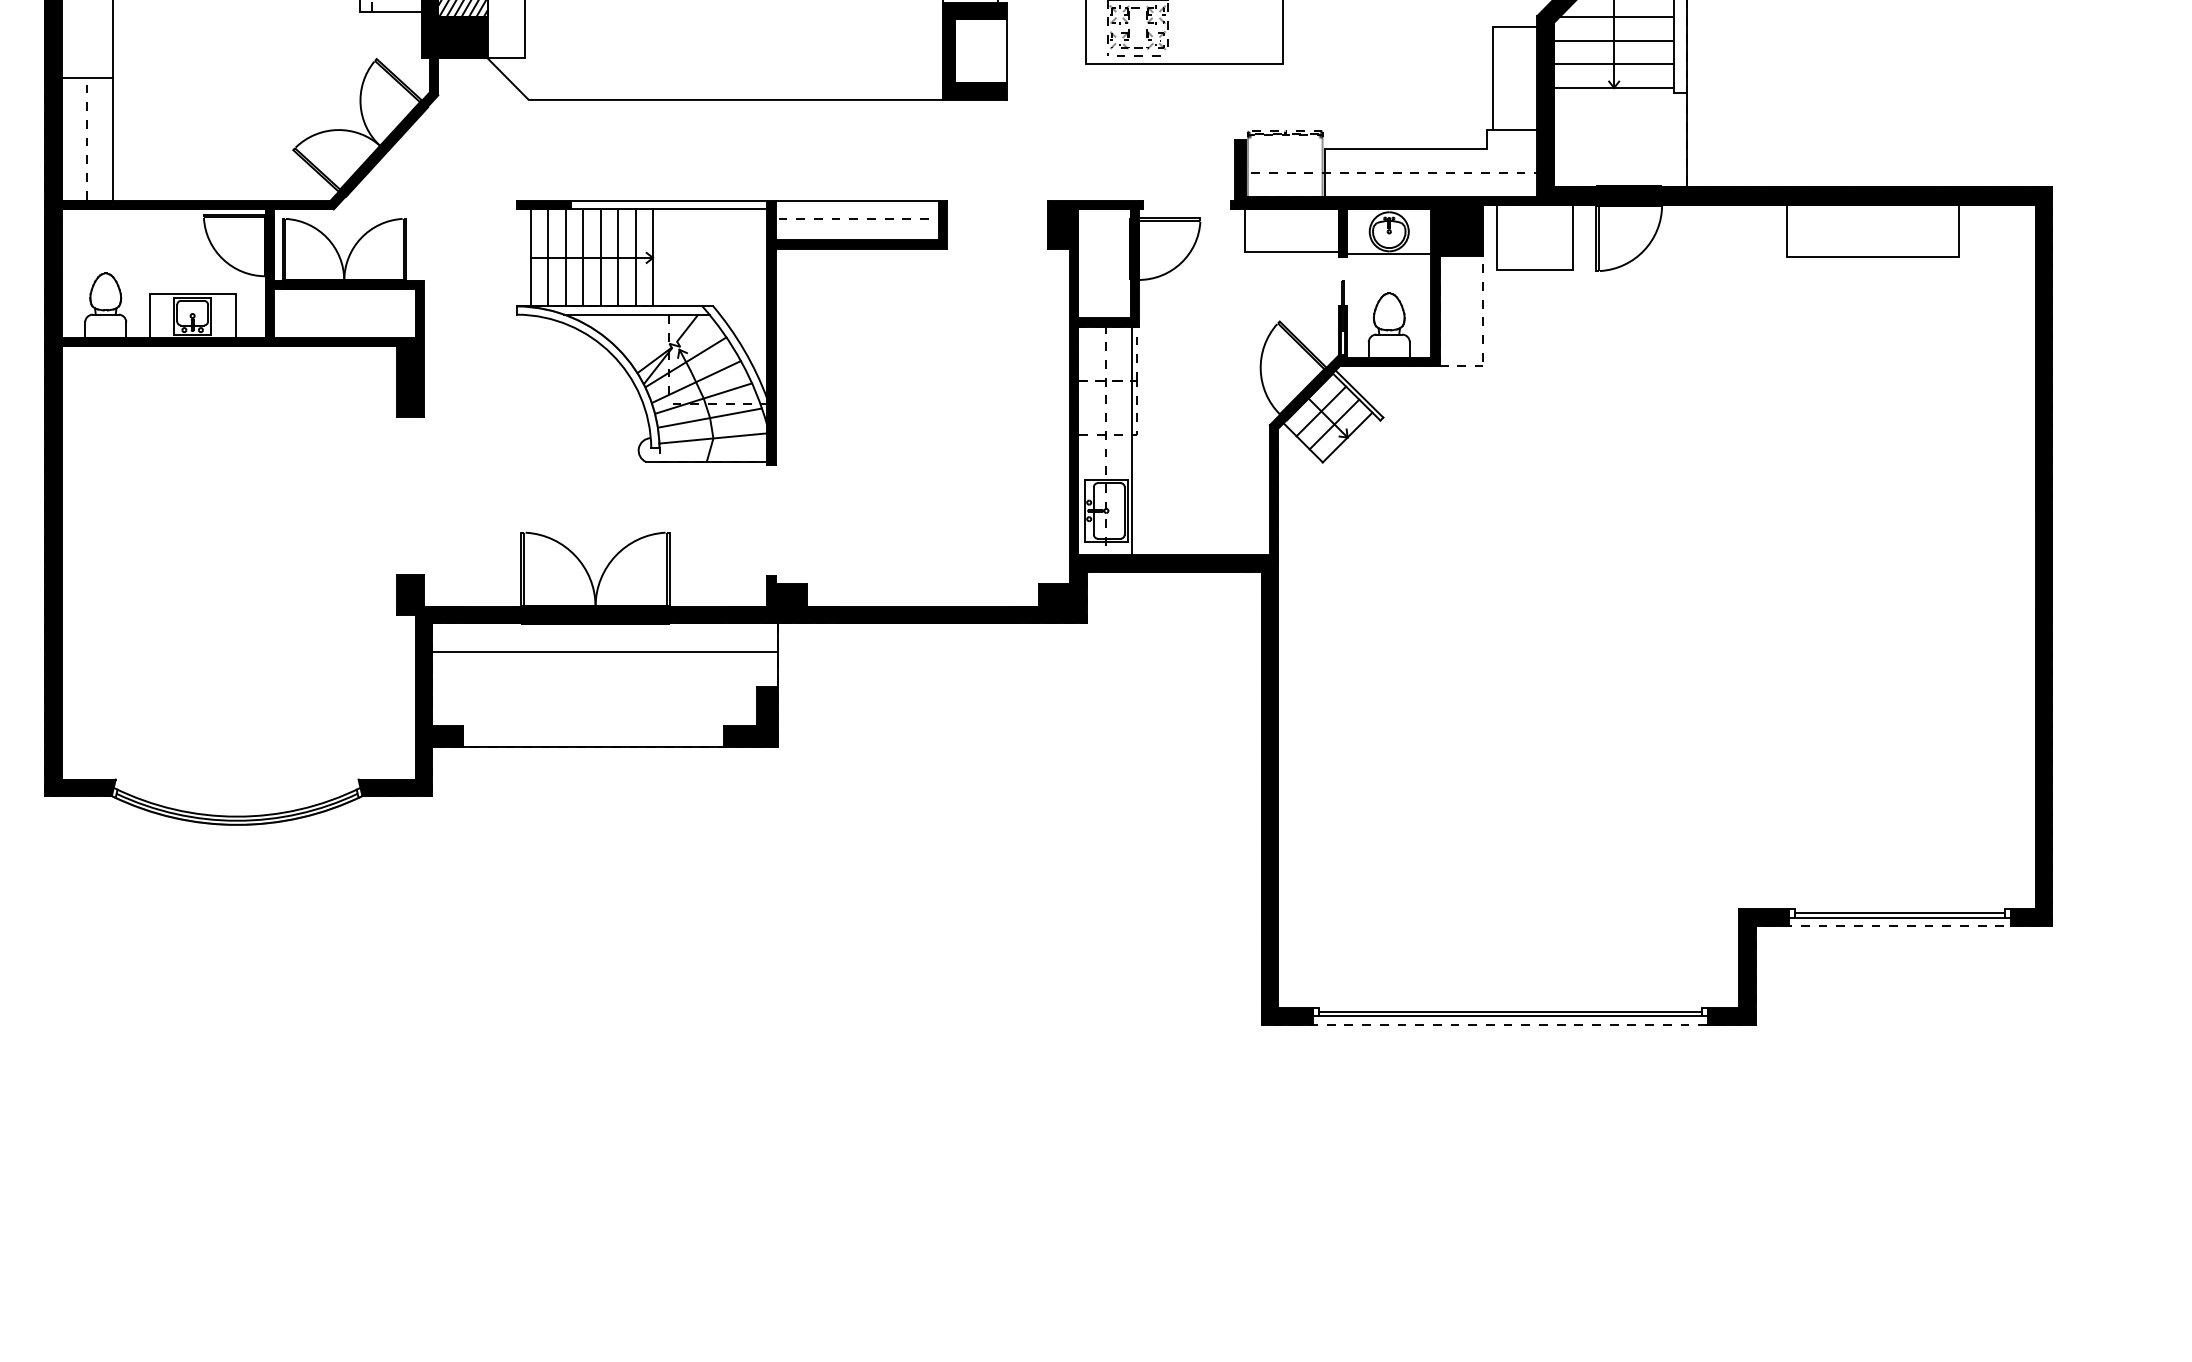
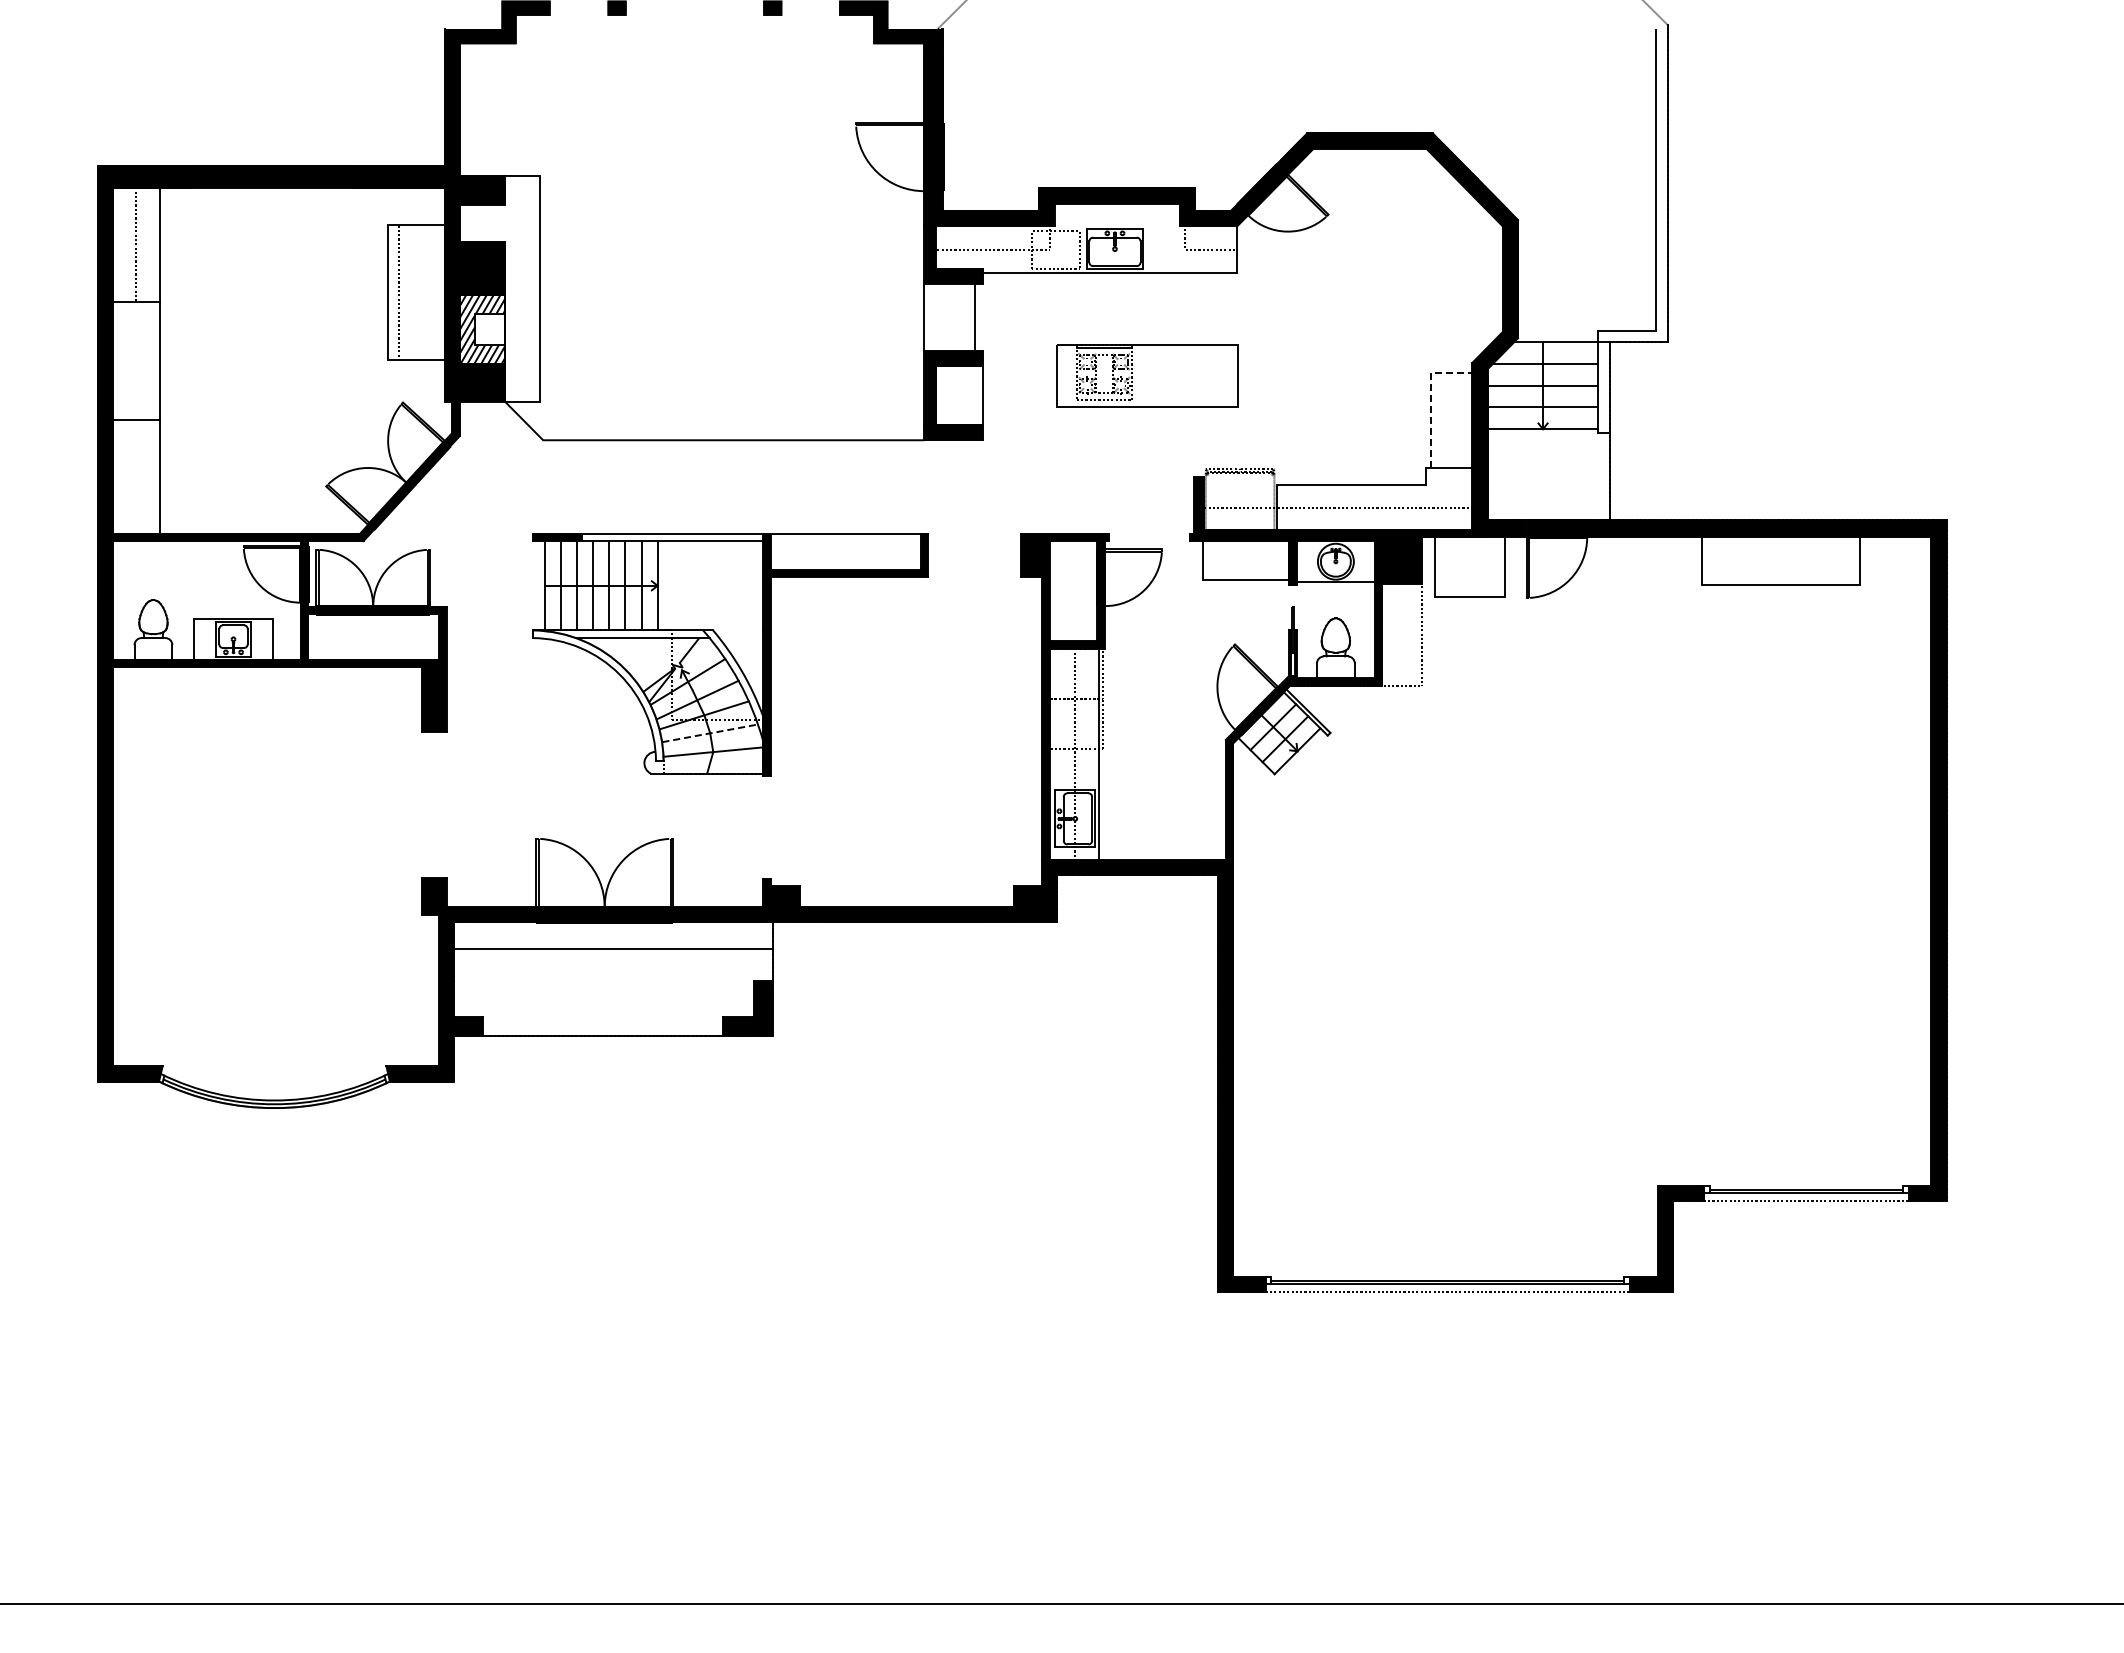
line: (1493, 54) -> (1431, 398), solid -> dashed
line: (87, 139) -> (136, 476), removed
line: (856, 218) -> (845, 549), removed
line: (710, 418) -> (710, 733), solid -> dashed

